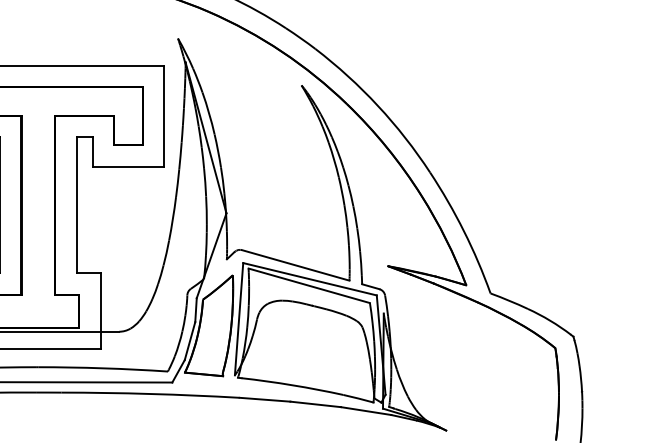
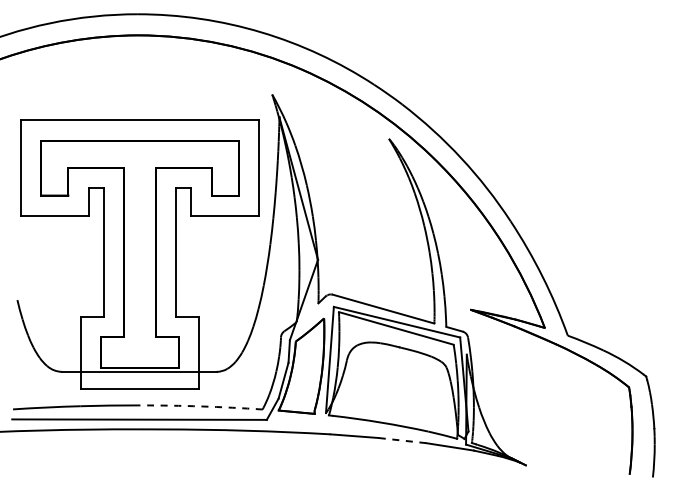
arc: (103, 368) -> (201, 406), solid -> dashed
line: (314, 404) -> (401, 440), solid -> dashed

